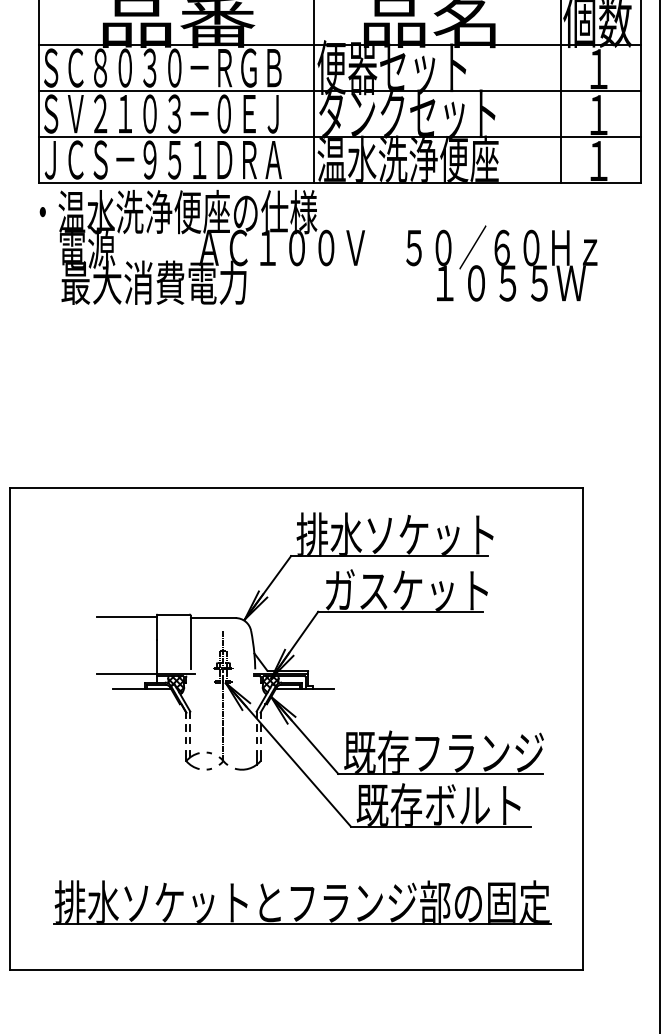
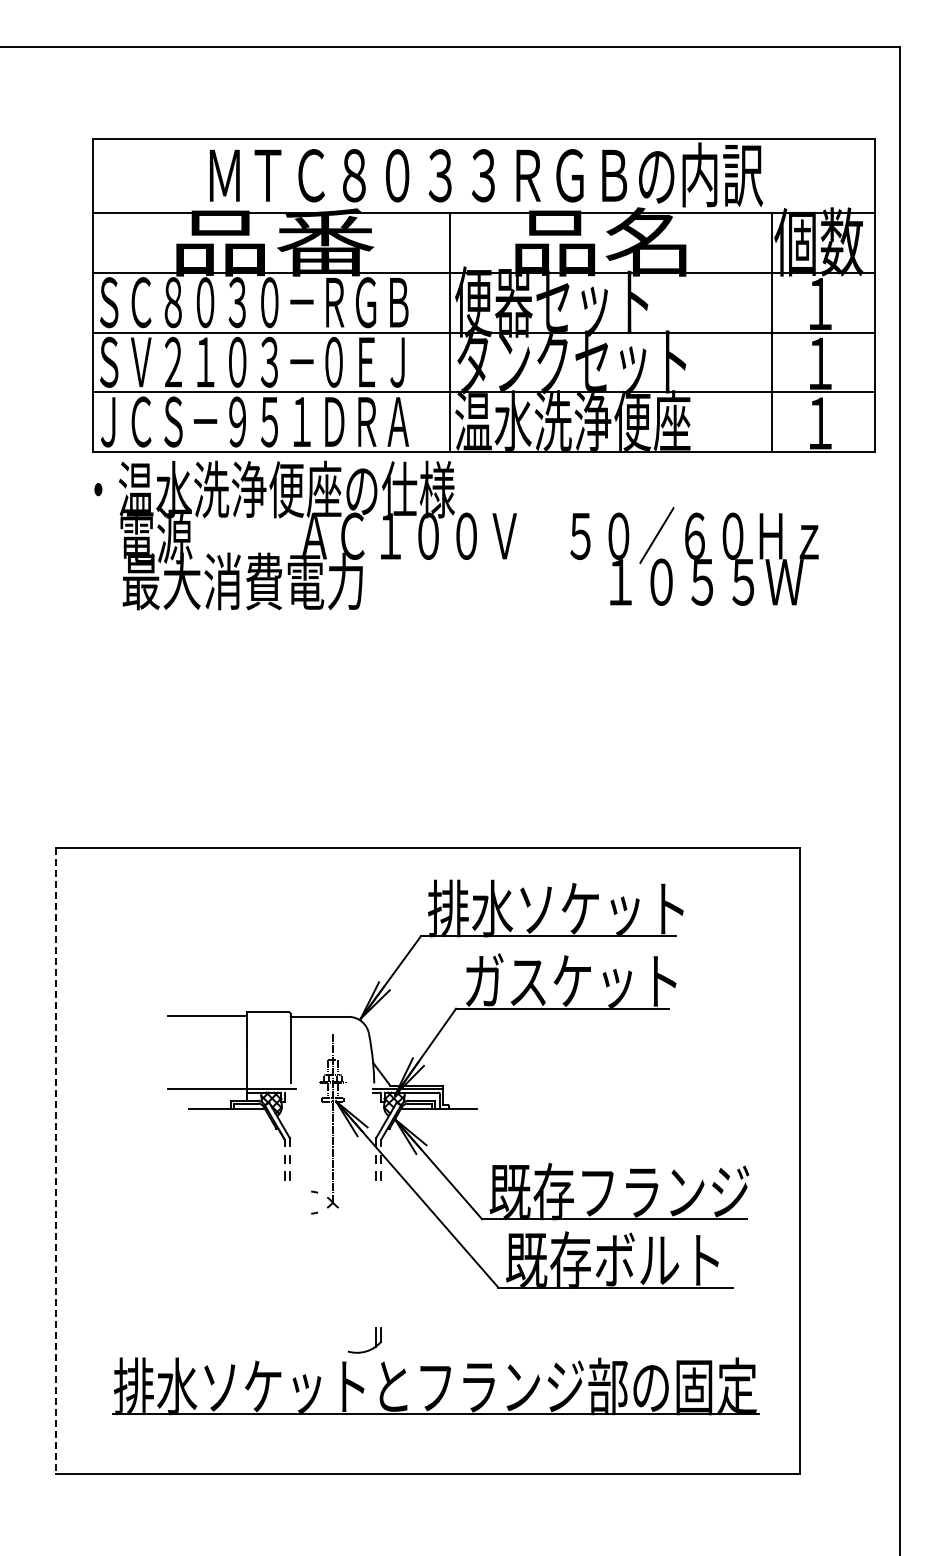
line: (10, 728) -> (56, 1160), solid -> dashed
part: (192, 759) -> (292, 1200), removed
part: (250, 767) -> (368, 1349), moved

